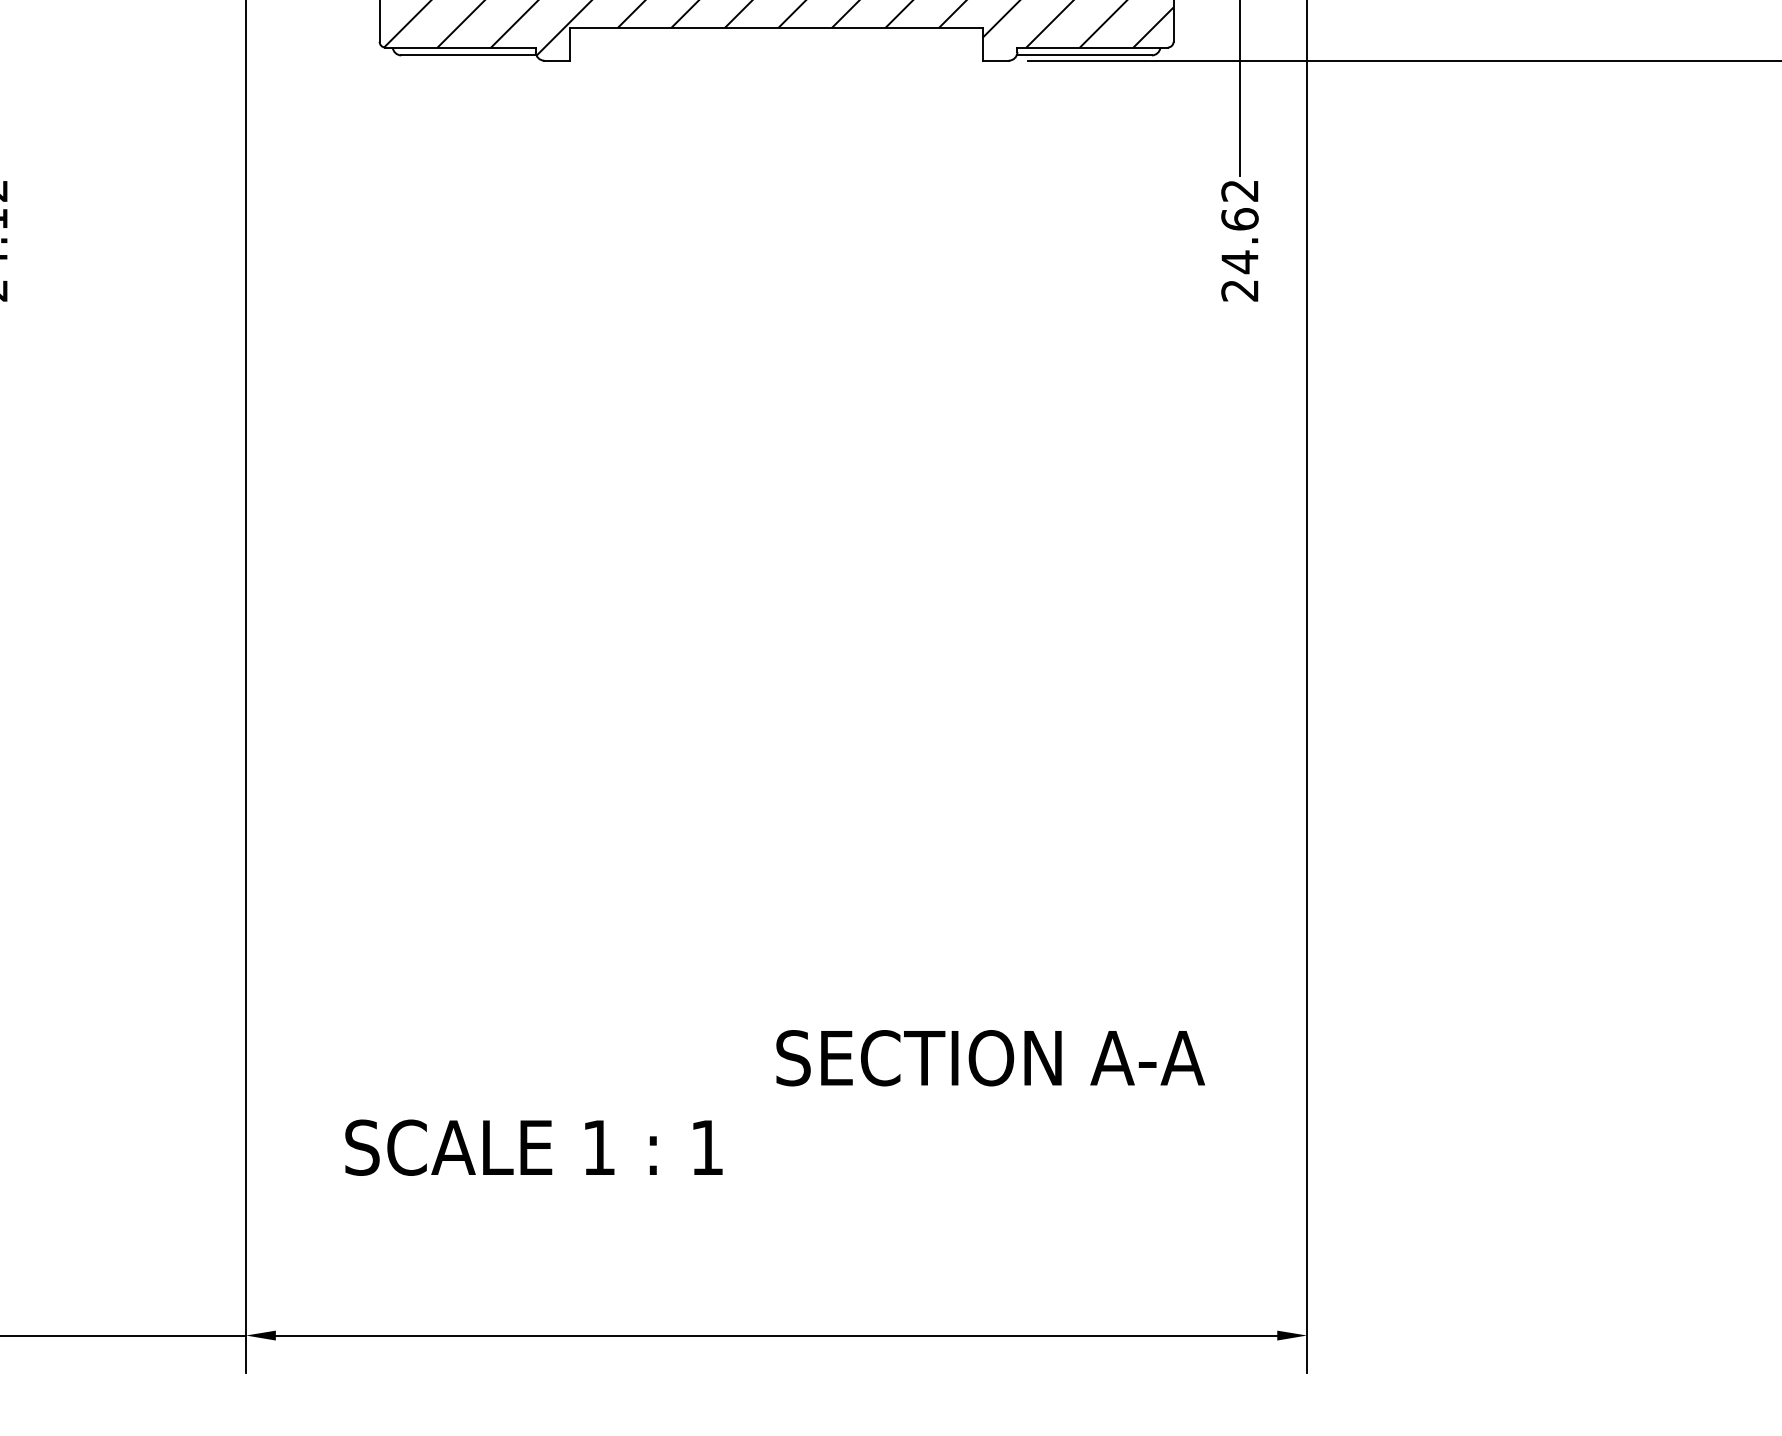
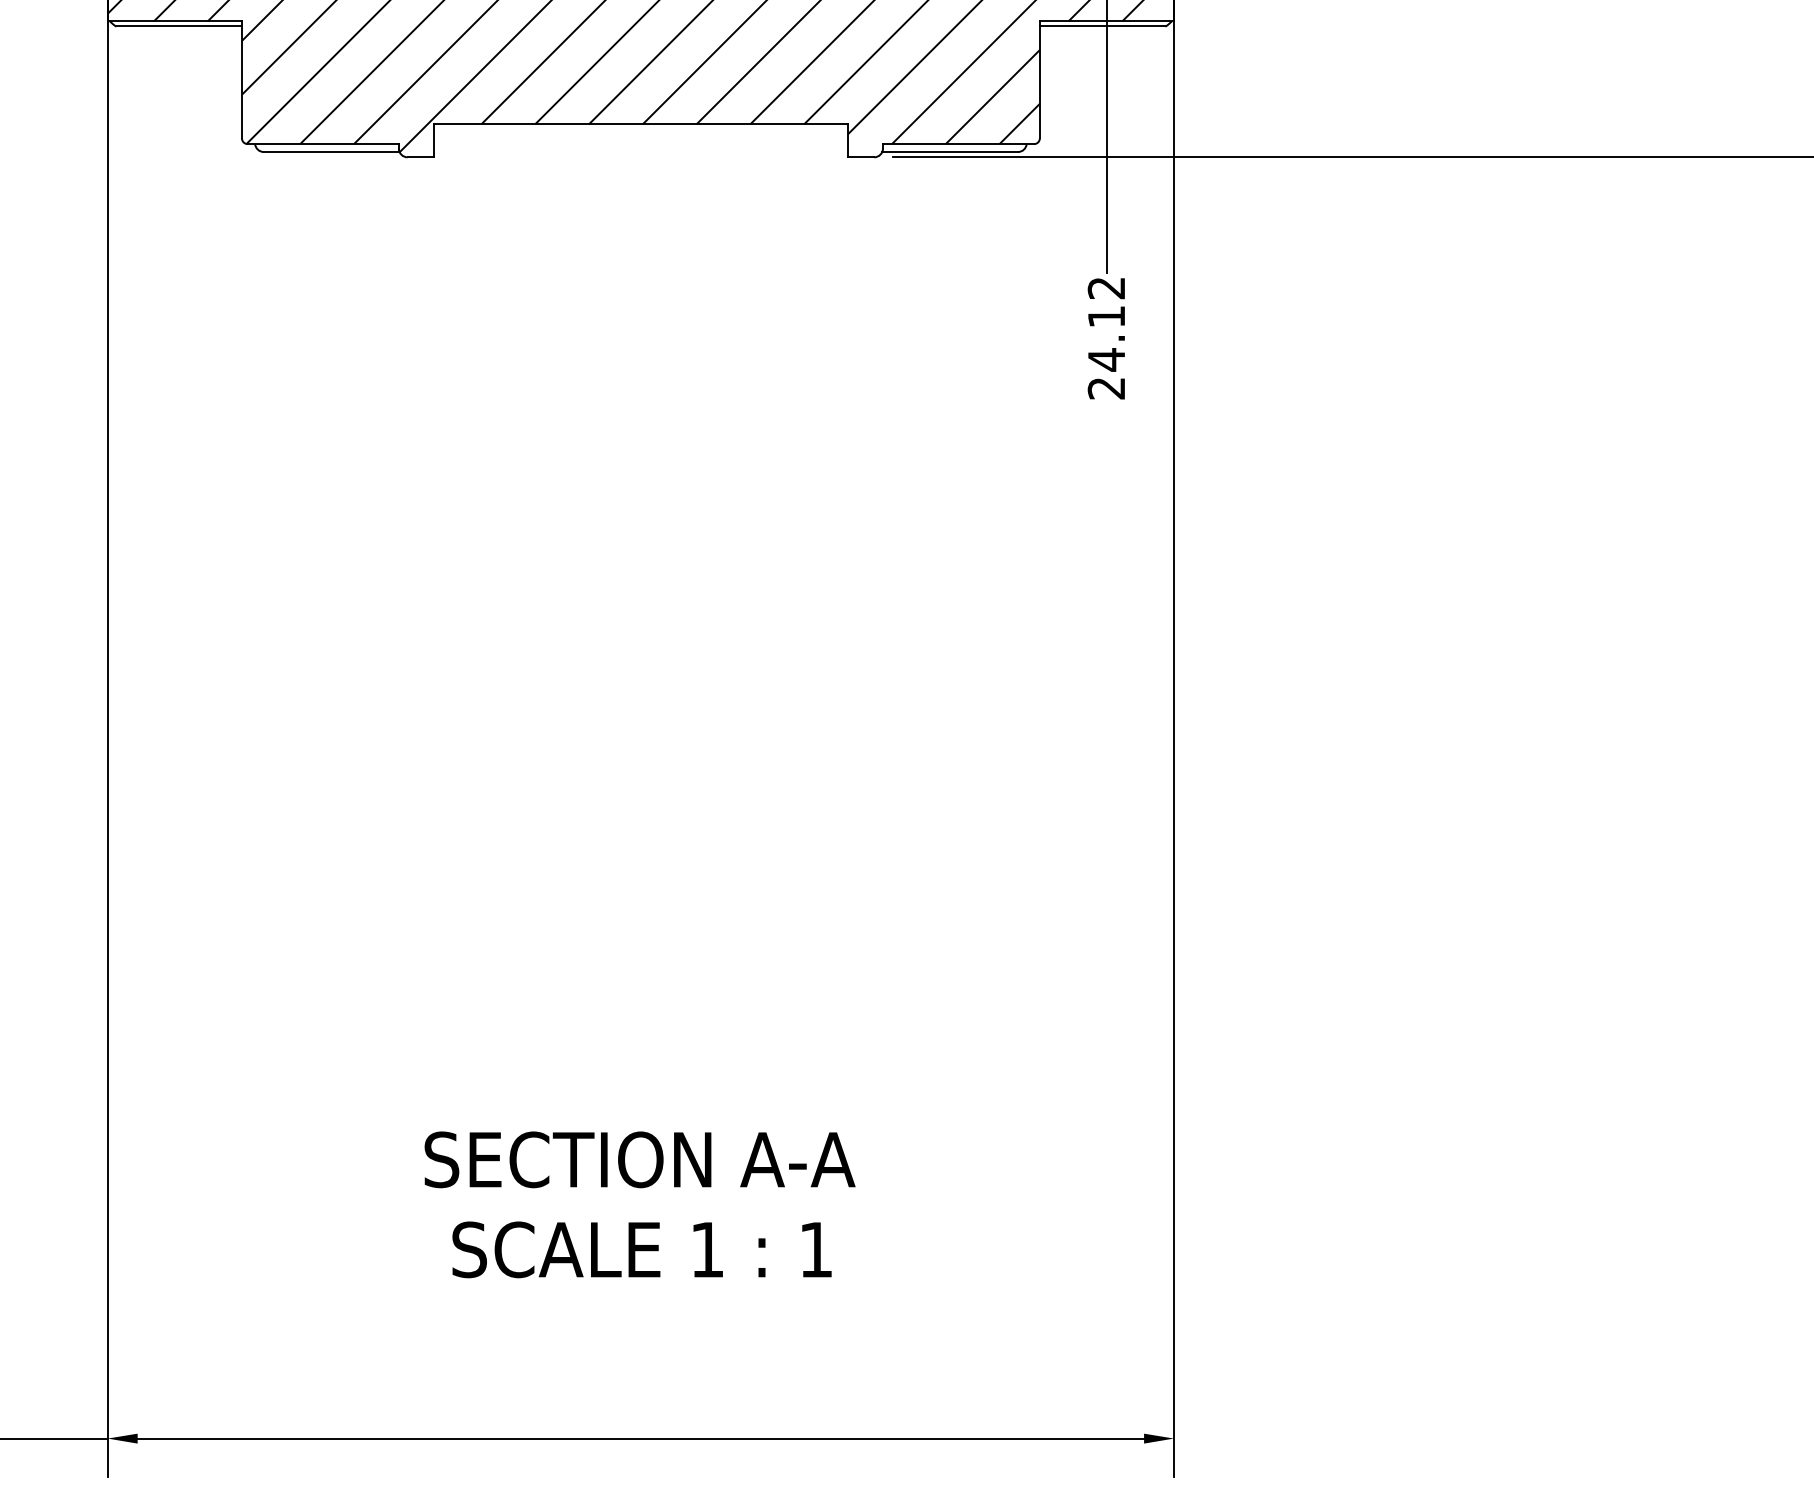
text: (1239, 219) -> (1106, 316), 24.62 -> 24.12
text: (990, 1057) -> (639, 1159), moved
text: (533, 1147) -> (641, 1249), moved

